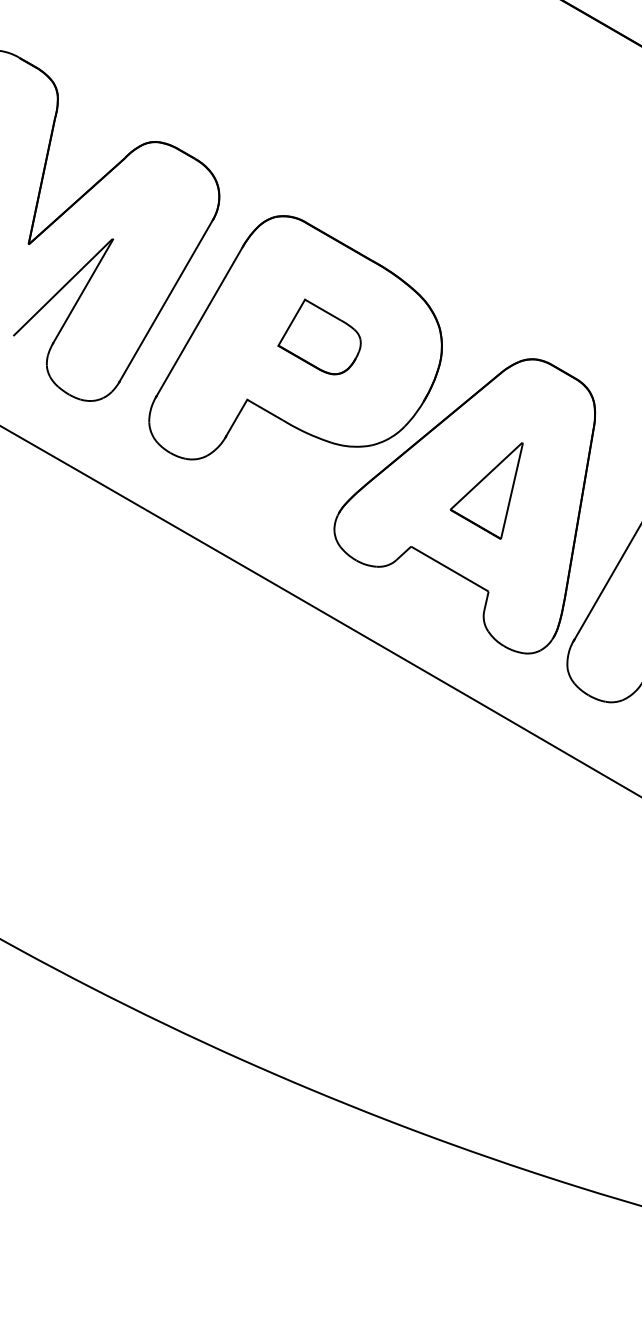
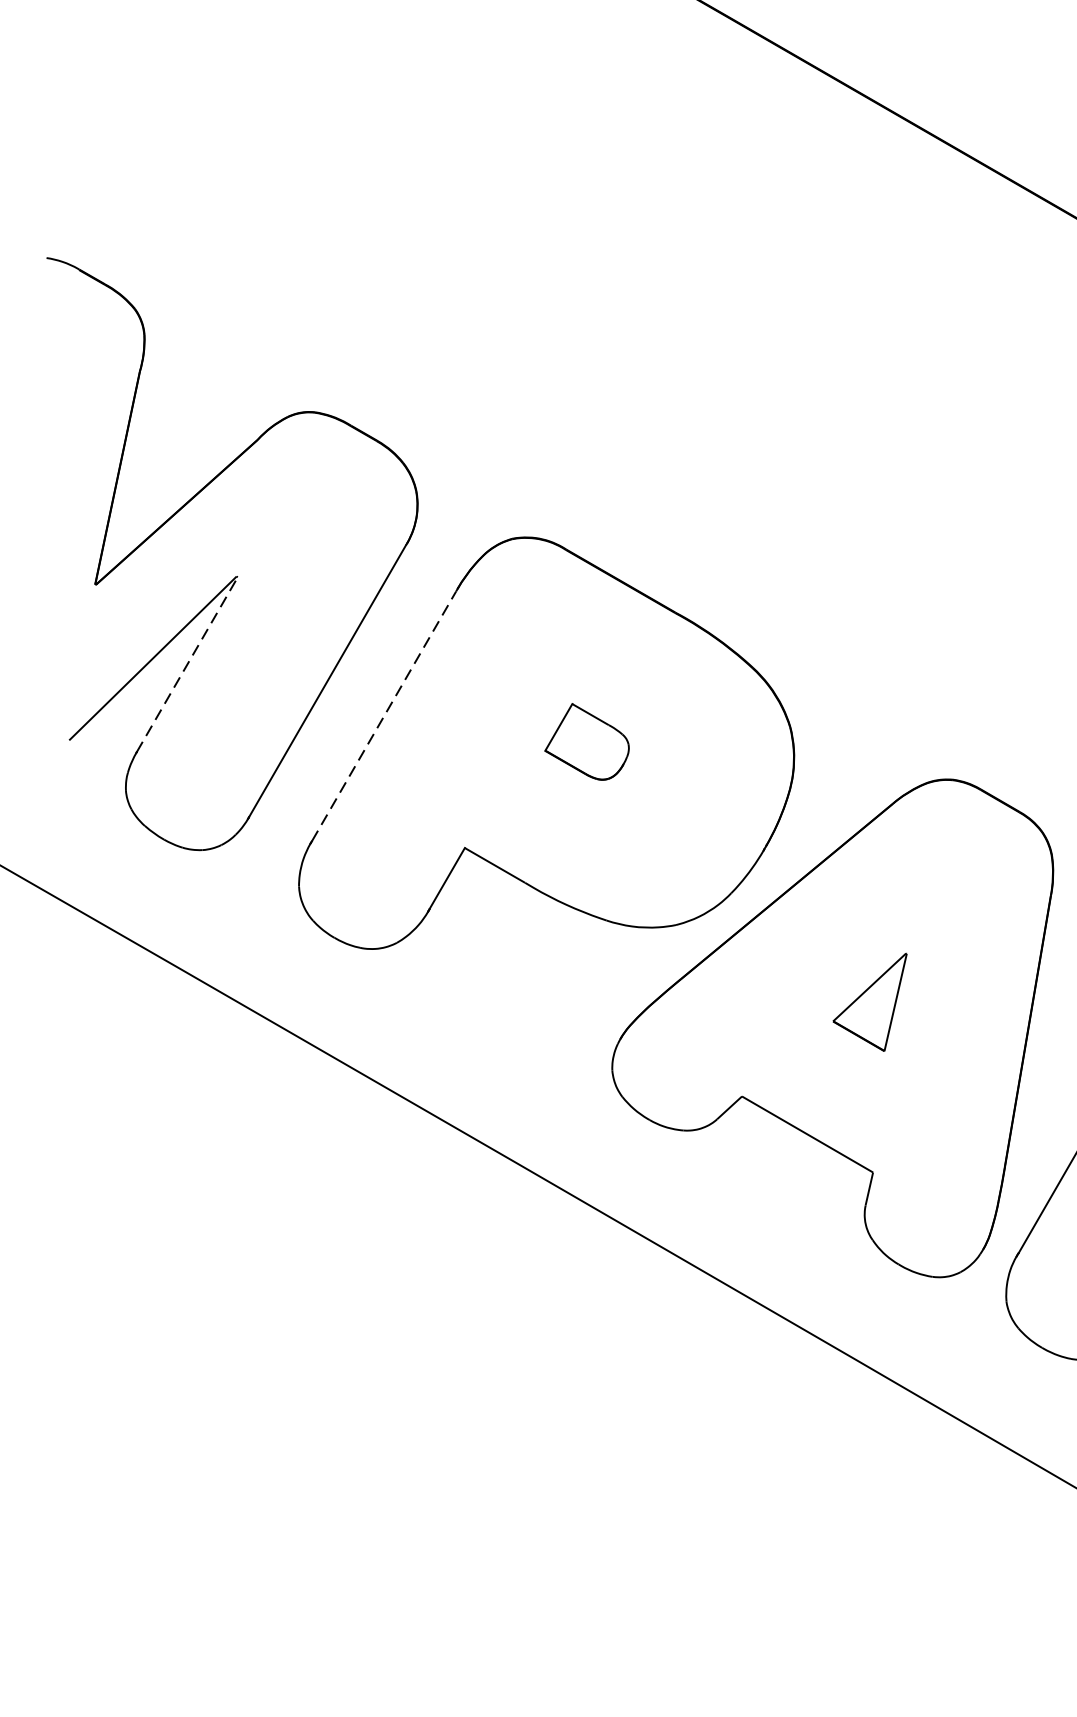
line: (83, 291) -> (187, 664), solid -> dashed
line: (199, 321) -> (384, 715), solid -> dashed
part: (319, 336) -> (587, 741), size x0.6
part: (486, 490) -> (869, 1001), size x0.6

